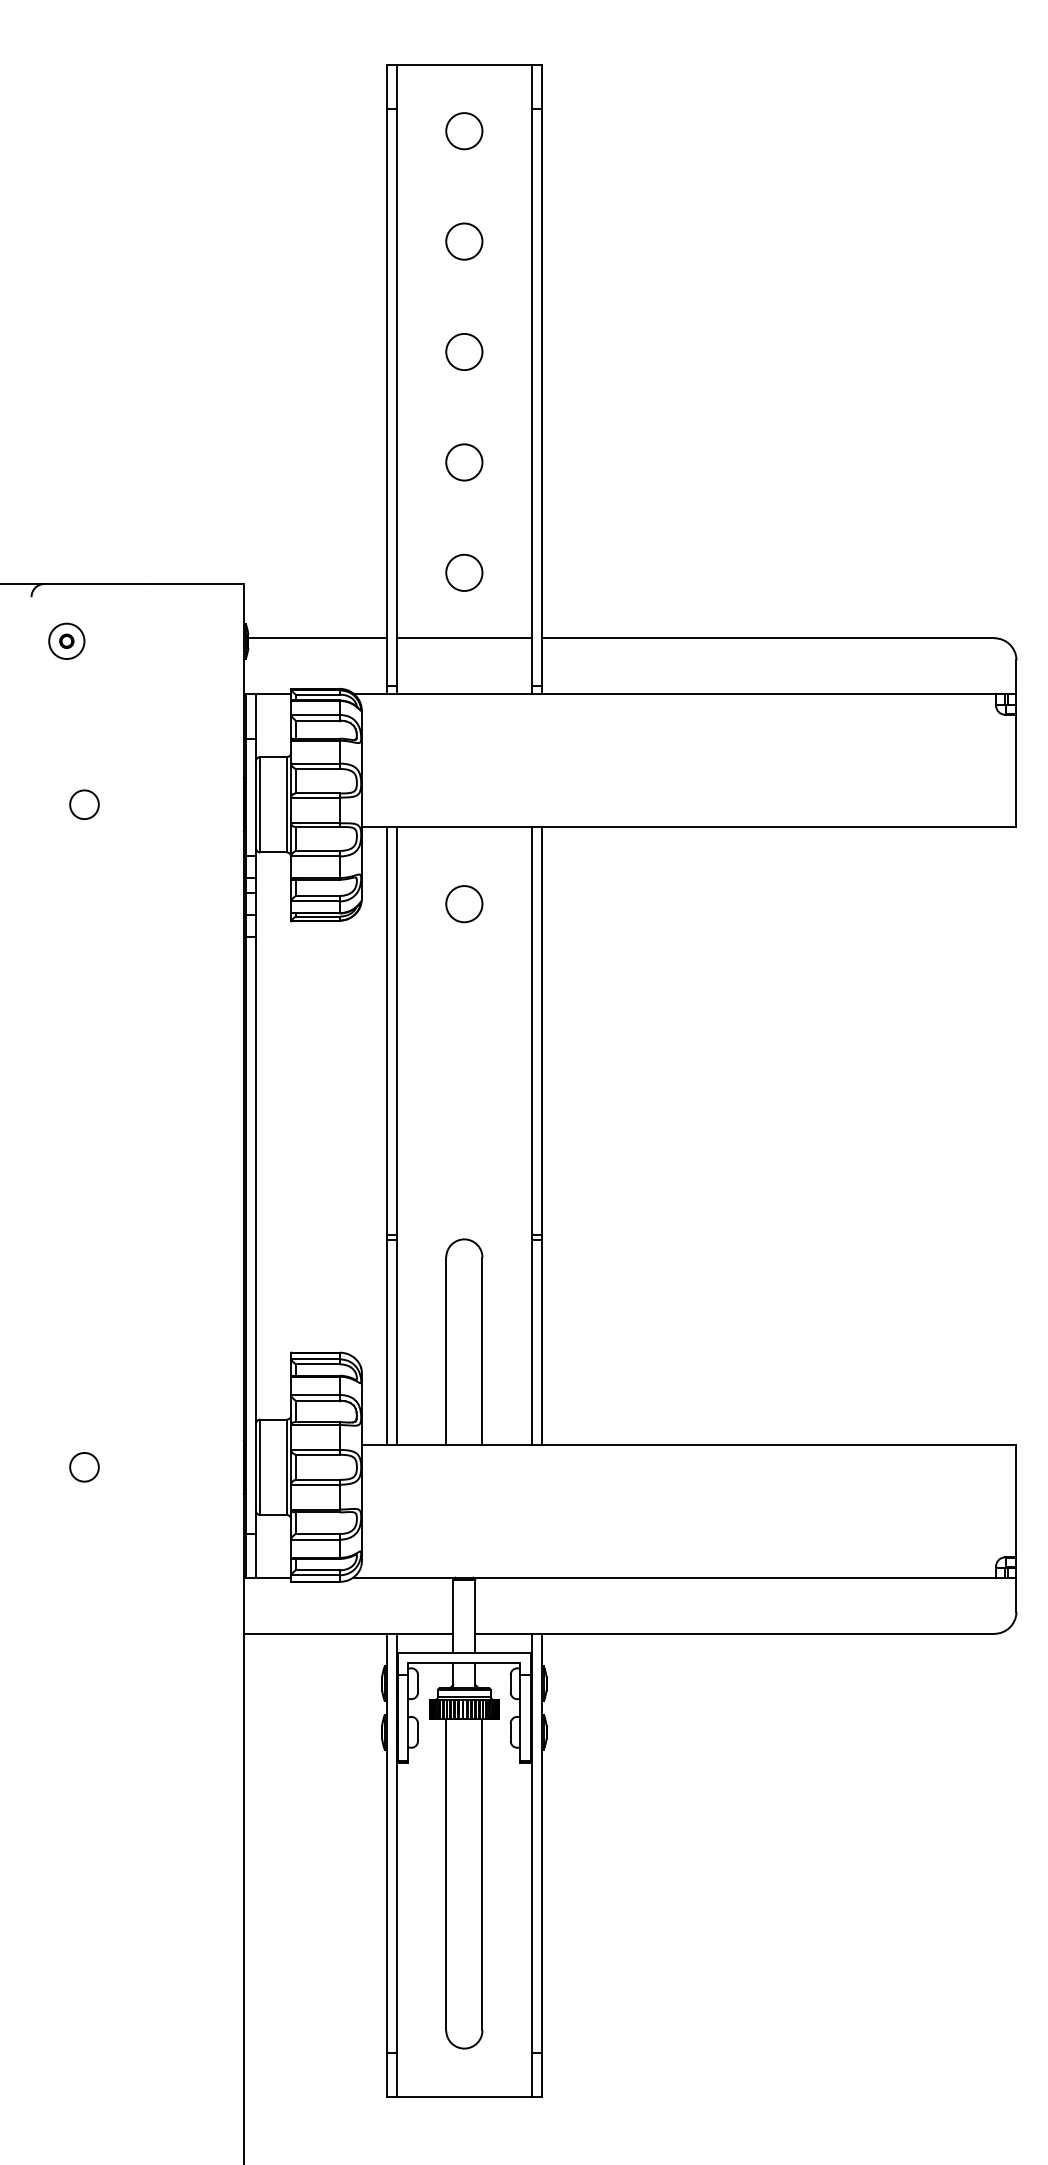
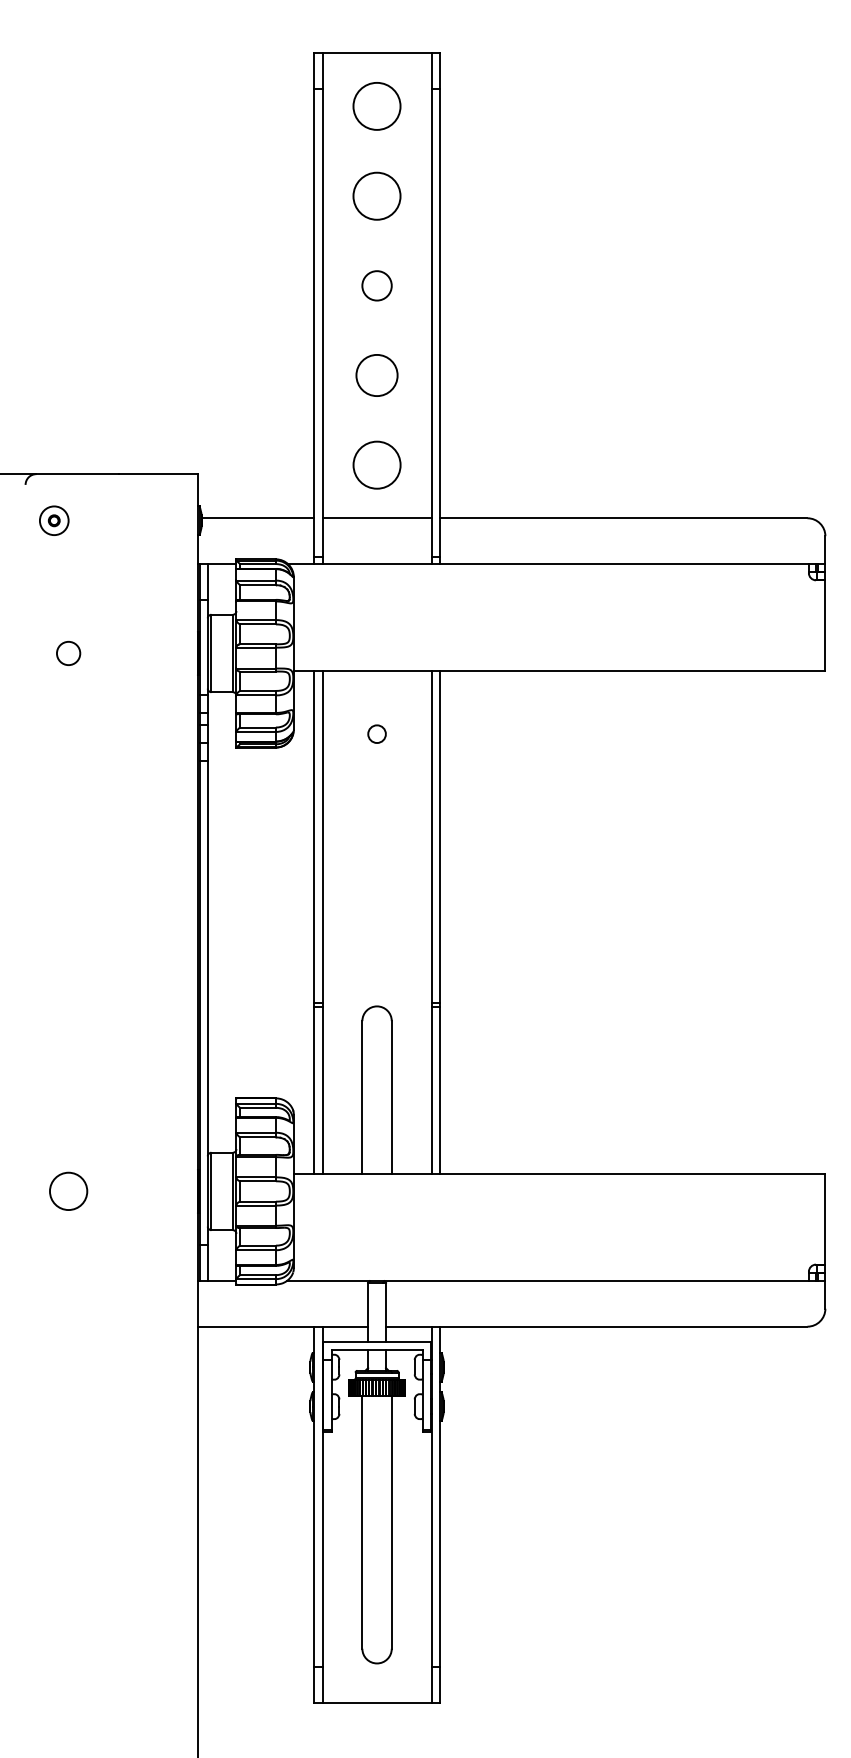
circle: (464, 131) -> (377, 106), size x1.6
circle: (464, 241) -> (377, 196), size x1.6
circle: (464, 462) -> (377, 375), size x1.4
circle: (464, 572) -> (377, 464), size x1.6
circle: (464, 904) -> (377, 734), size x0.6
circle: (84, 1467) -> (68, 1191), size x1.6

